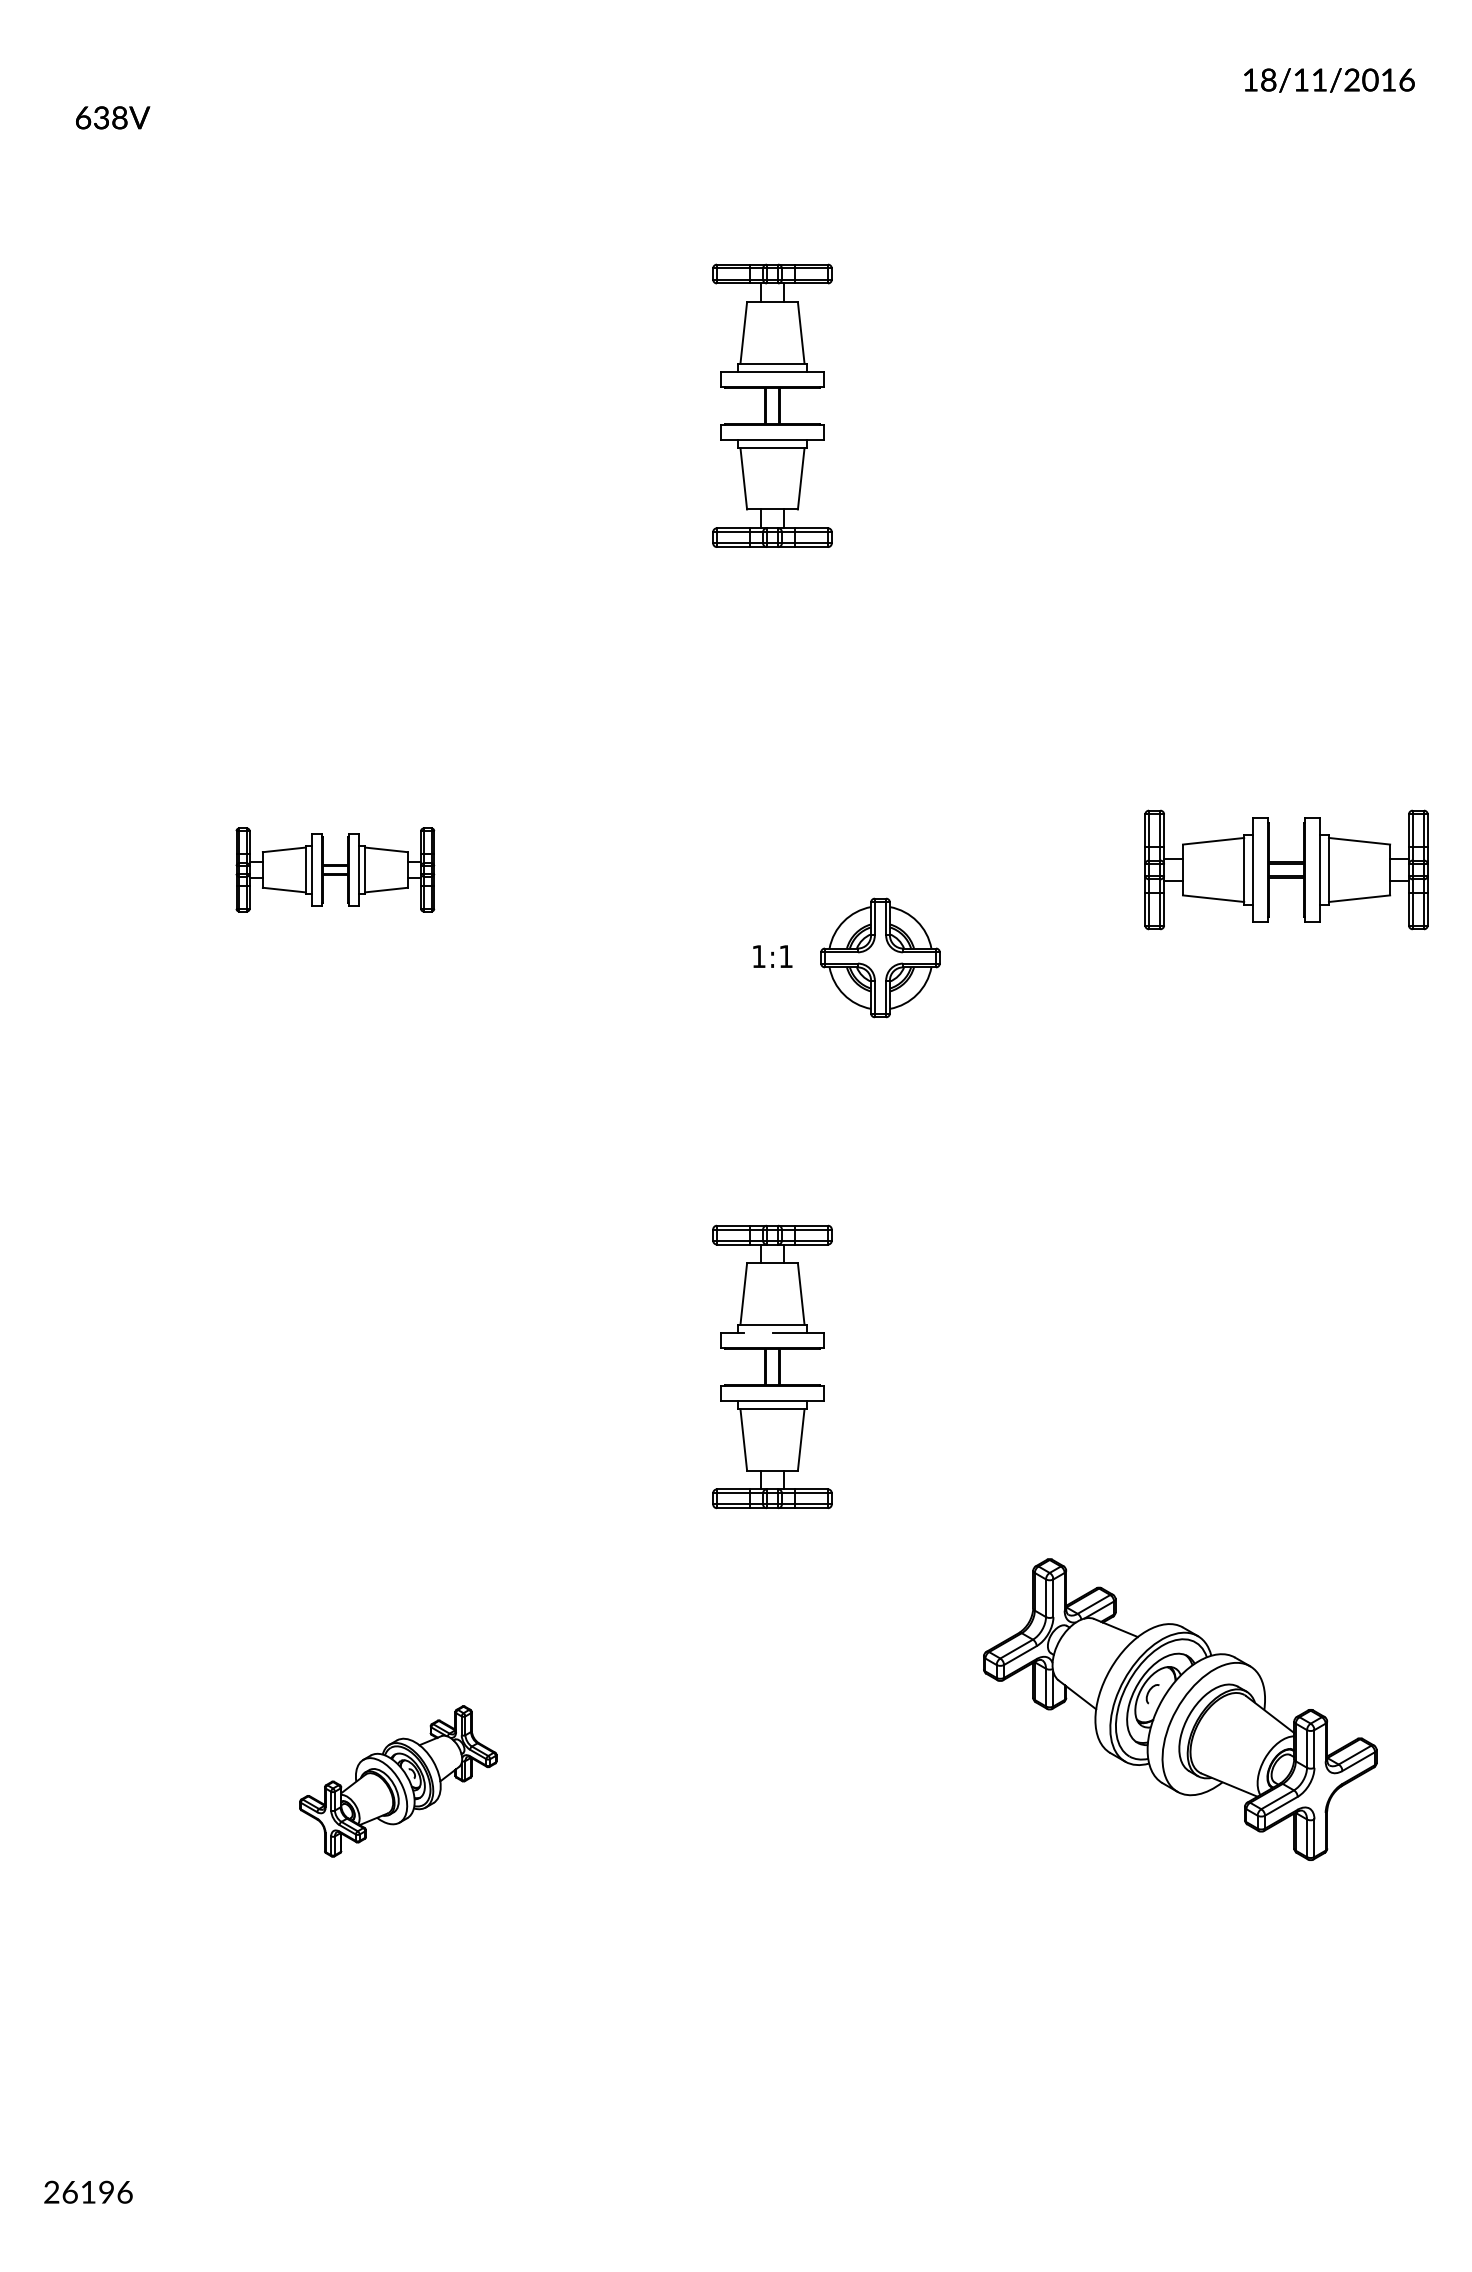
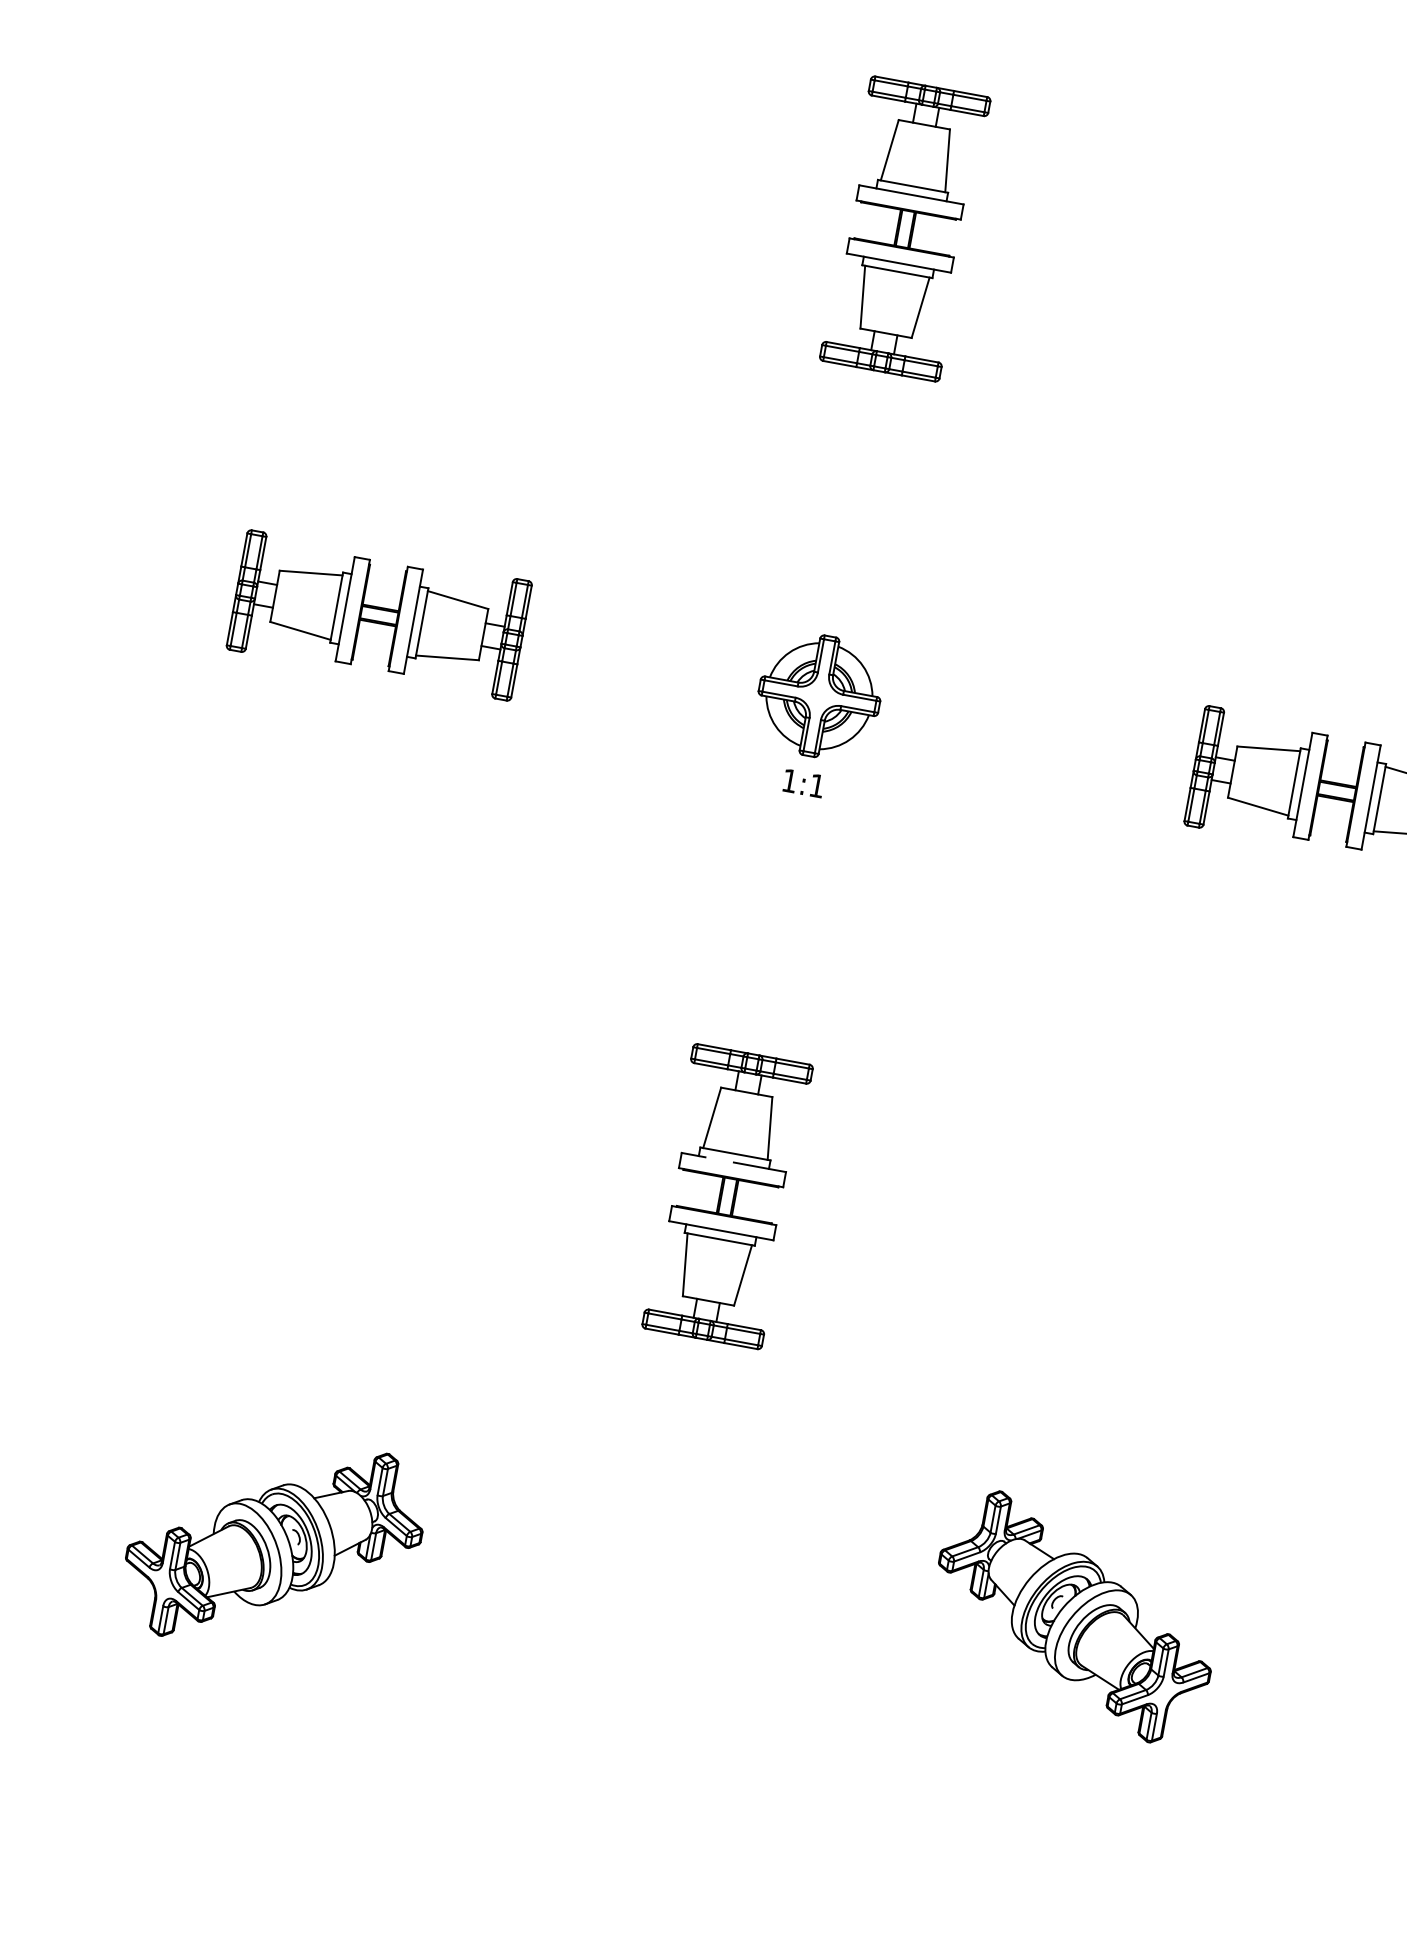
part: (335, 869) -> (379, 615), size x1.43
part: (880, 957) -> (819, 695), moved
part: (1180, 1709) -> (1075, 1616), size x0.71
part: (398, 1781) -> (274, 1544), size x1.43

